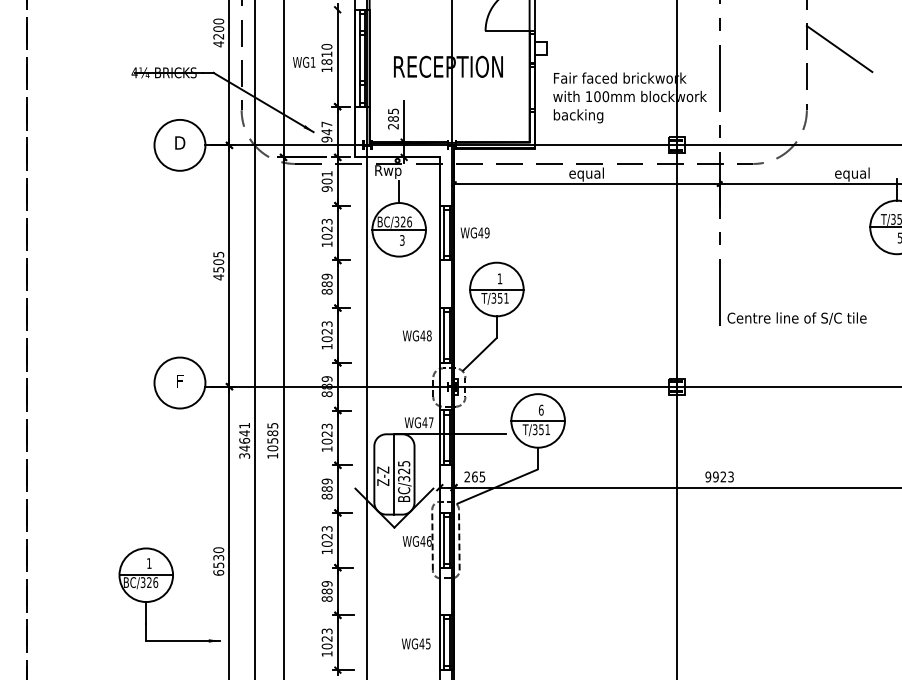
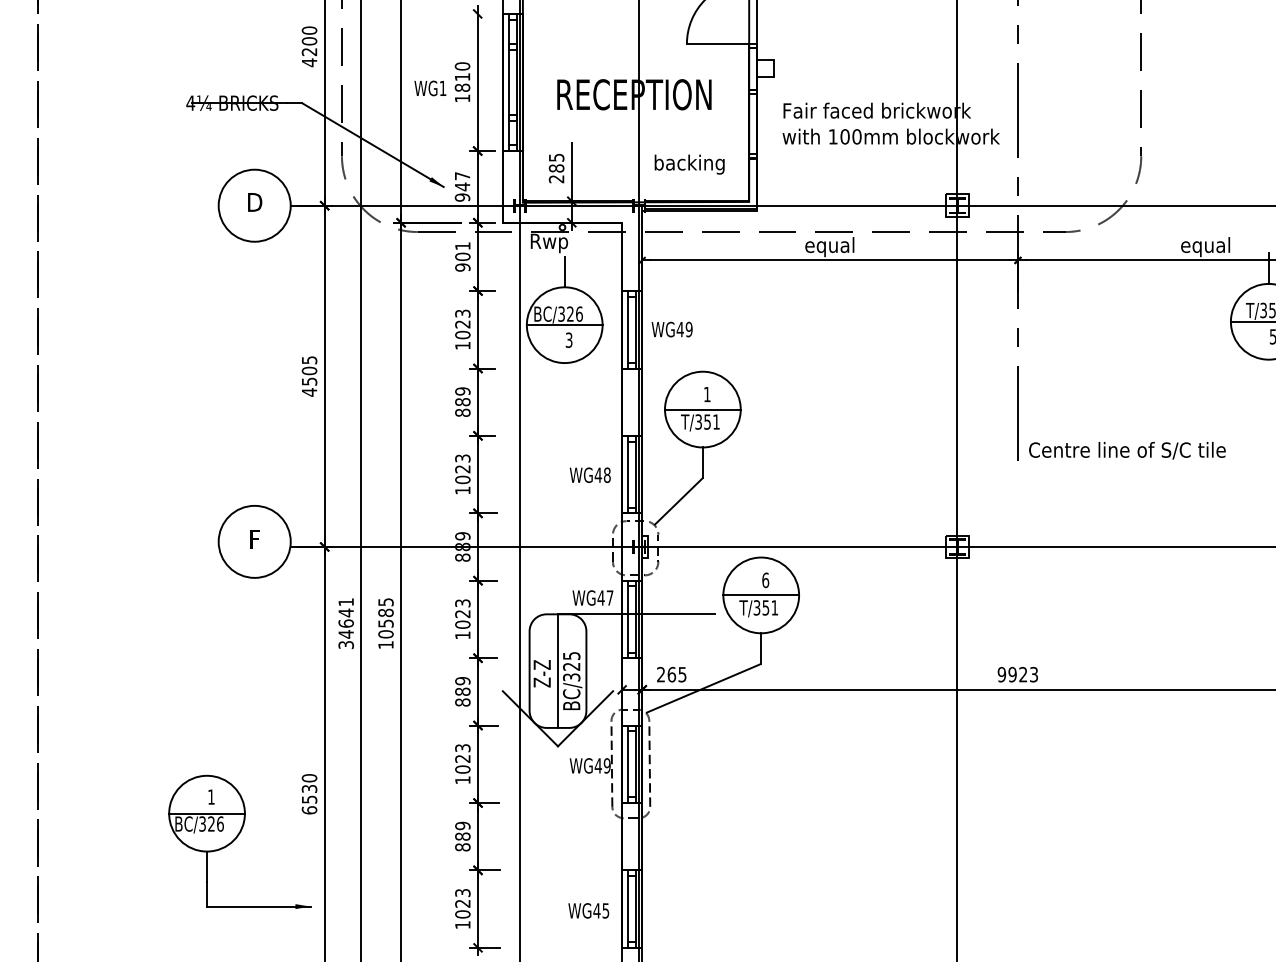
line: (839, 49) -> (1187, 70), removed
text: (578, 116) -> (689, 164), moved
text: (428, 541) -> (606, 765), WG46 -> WG49

